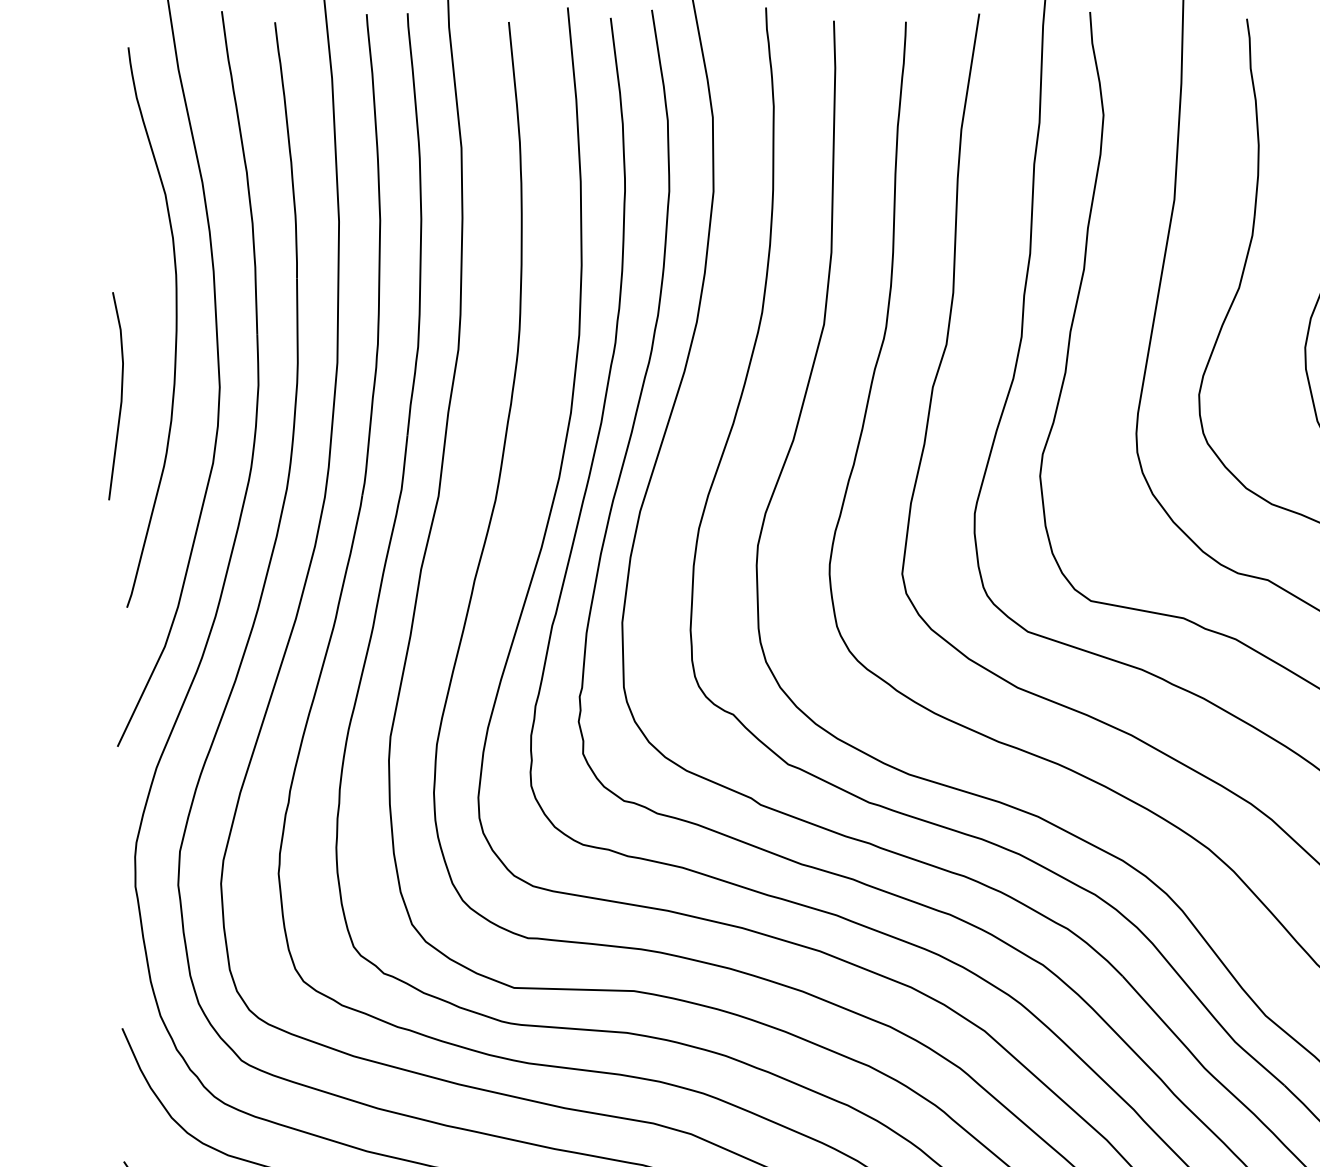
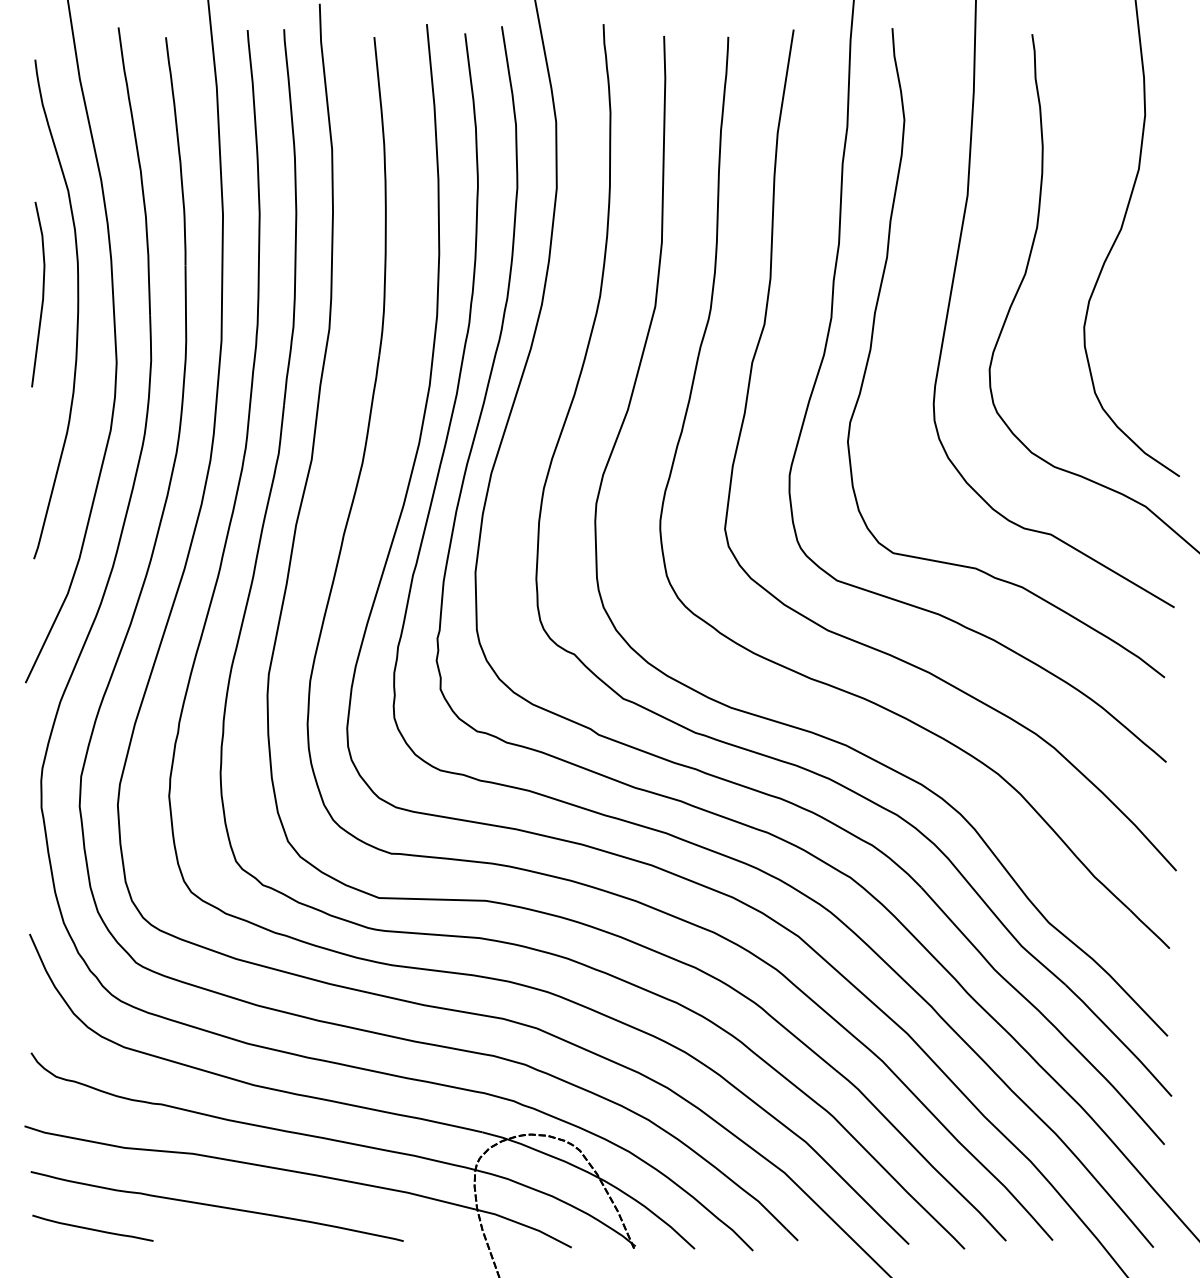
line: (120, 396) -> (42, 294), moved

